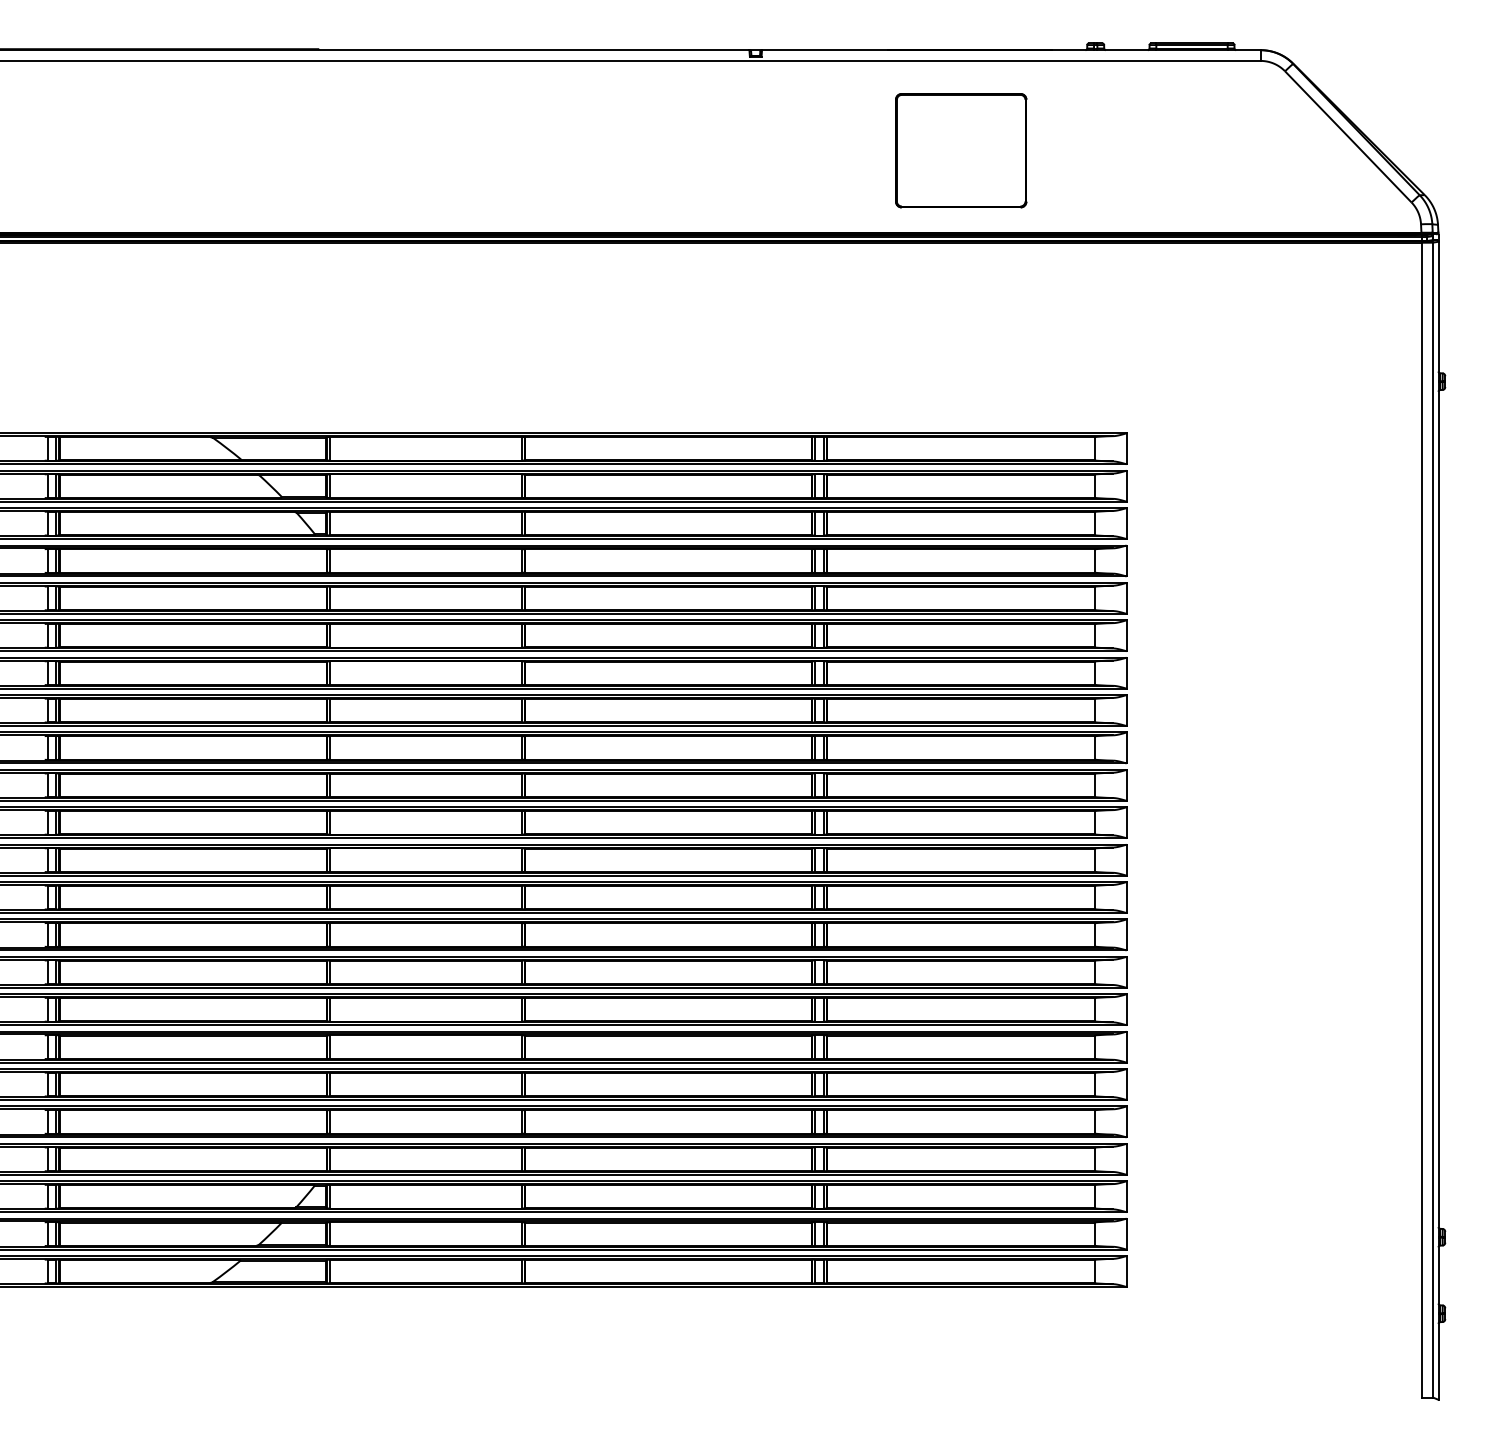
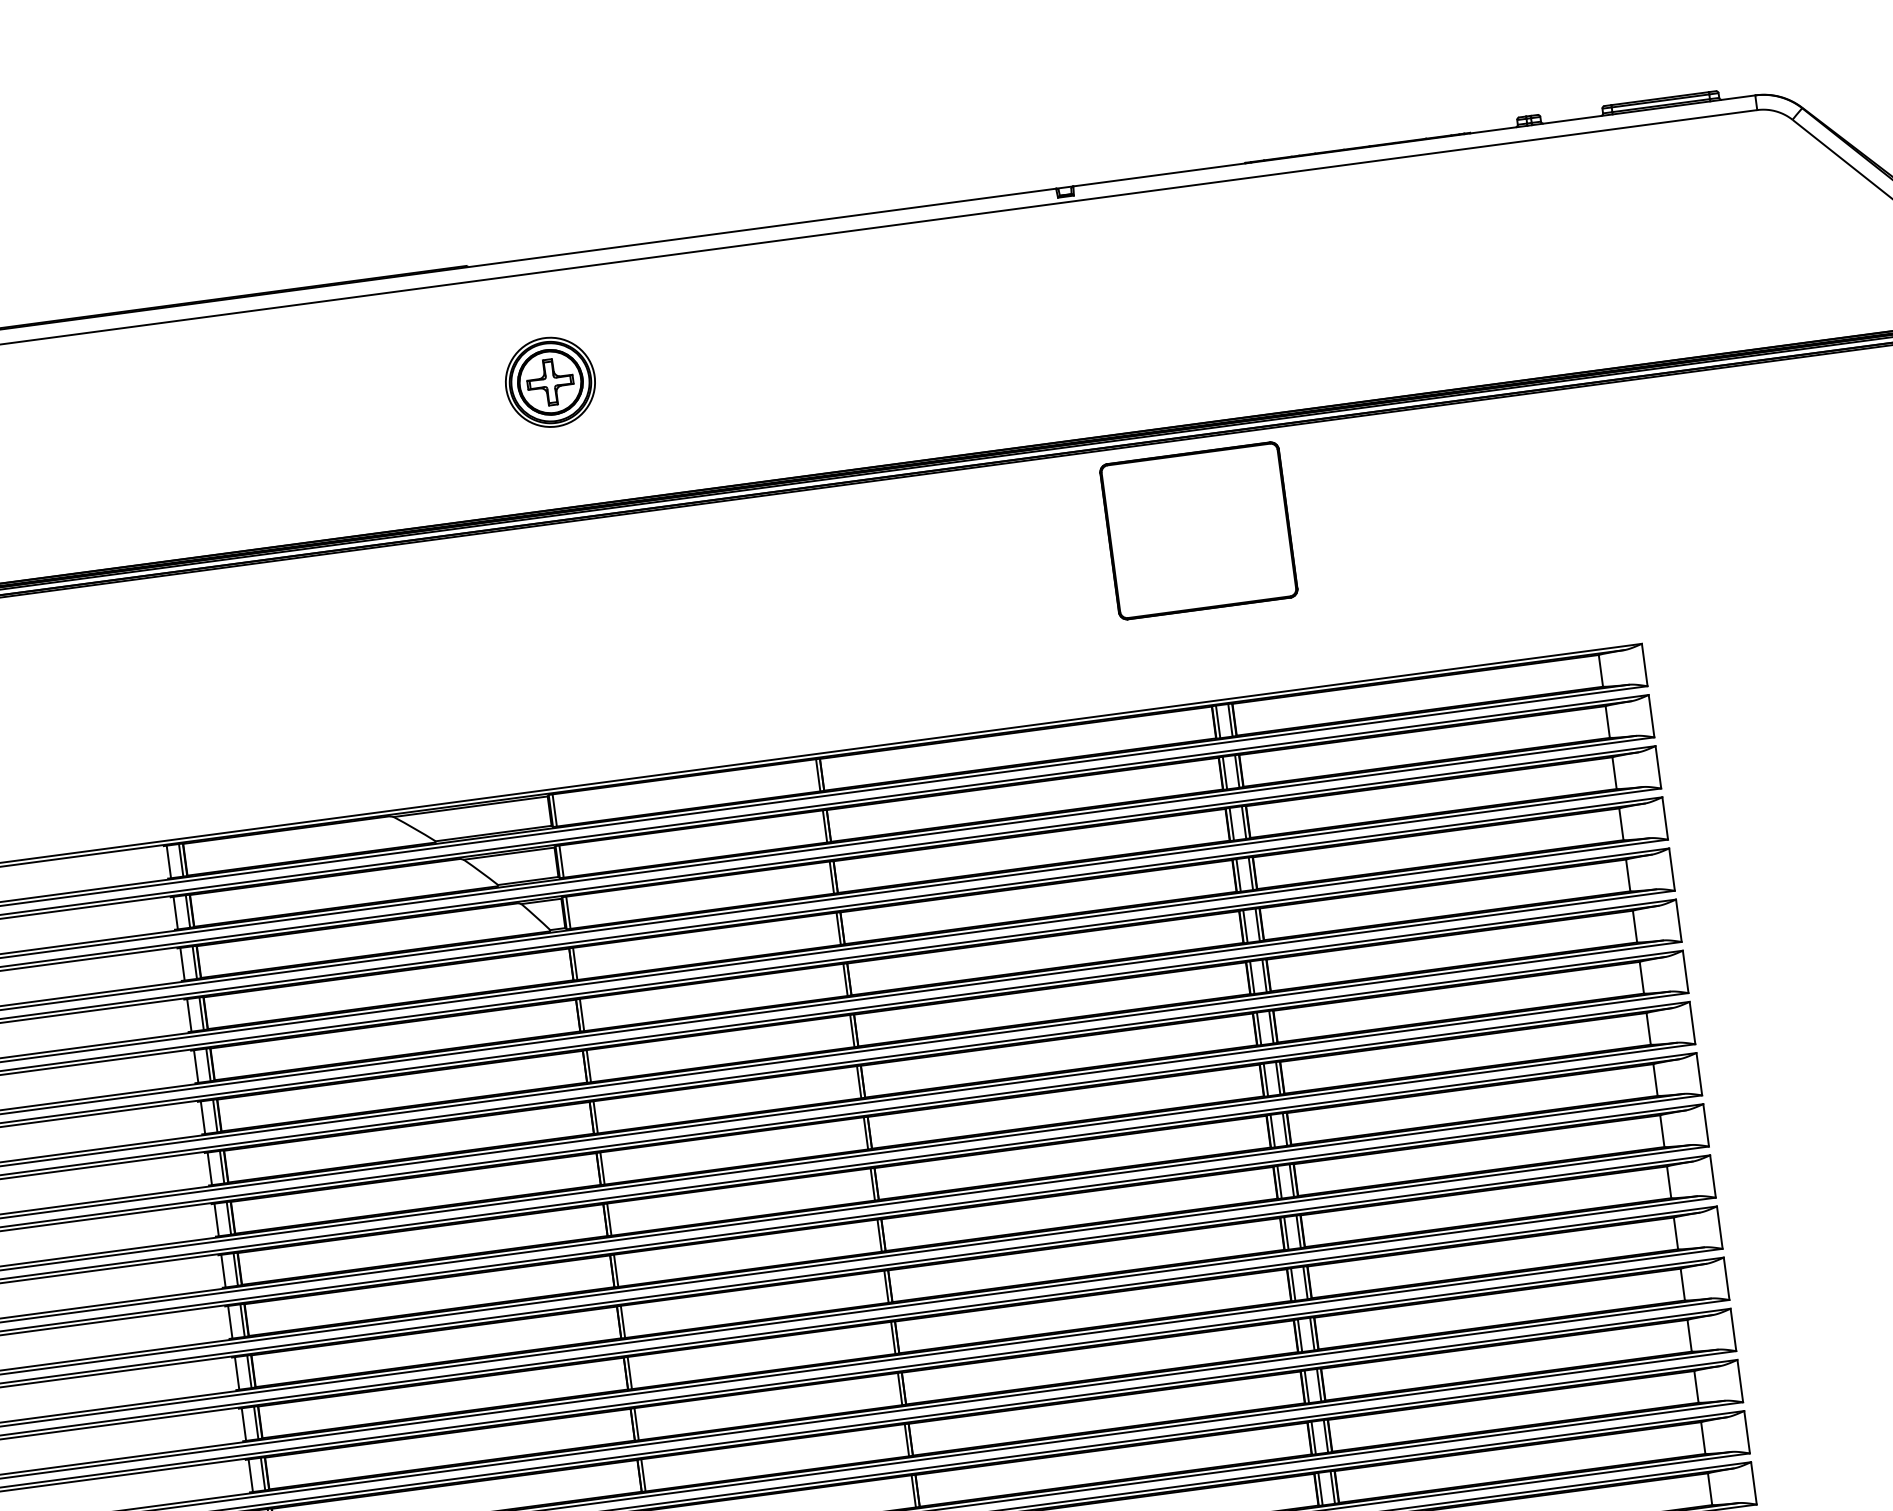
part: (367, 140) -> (550, 381), added
part: (961, 150) -> (1199, 530), moved

